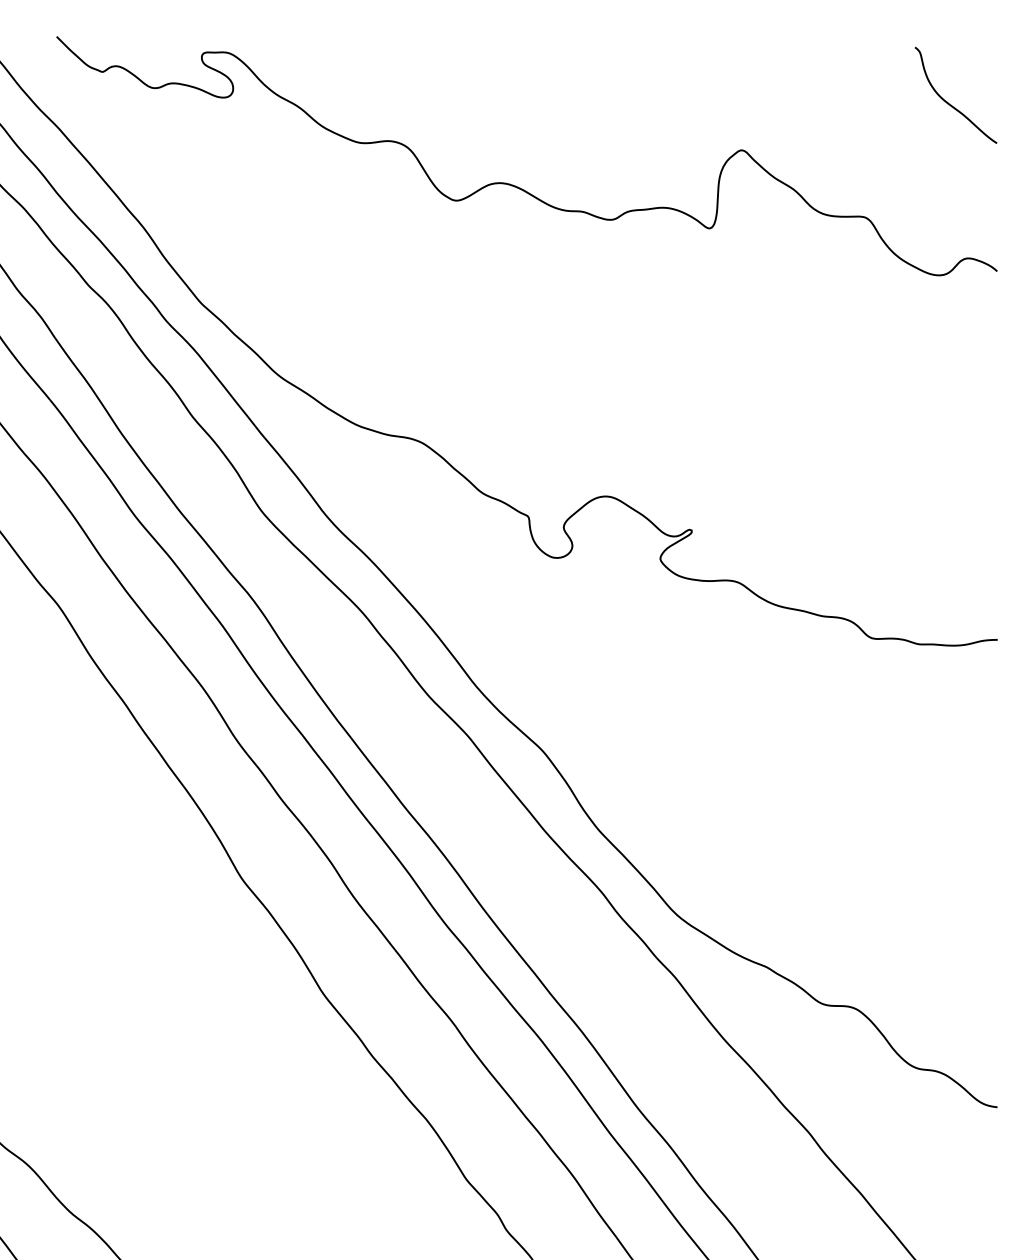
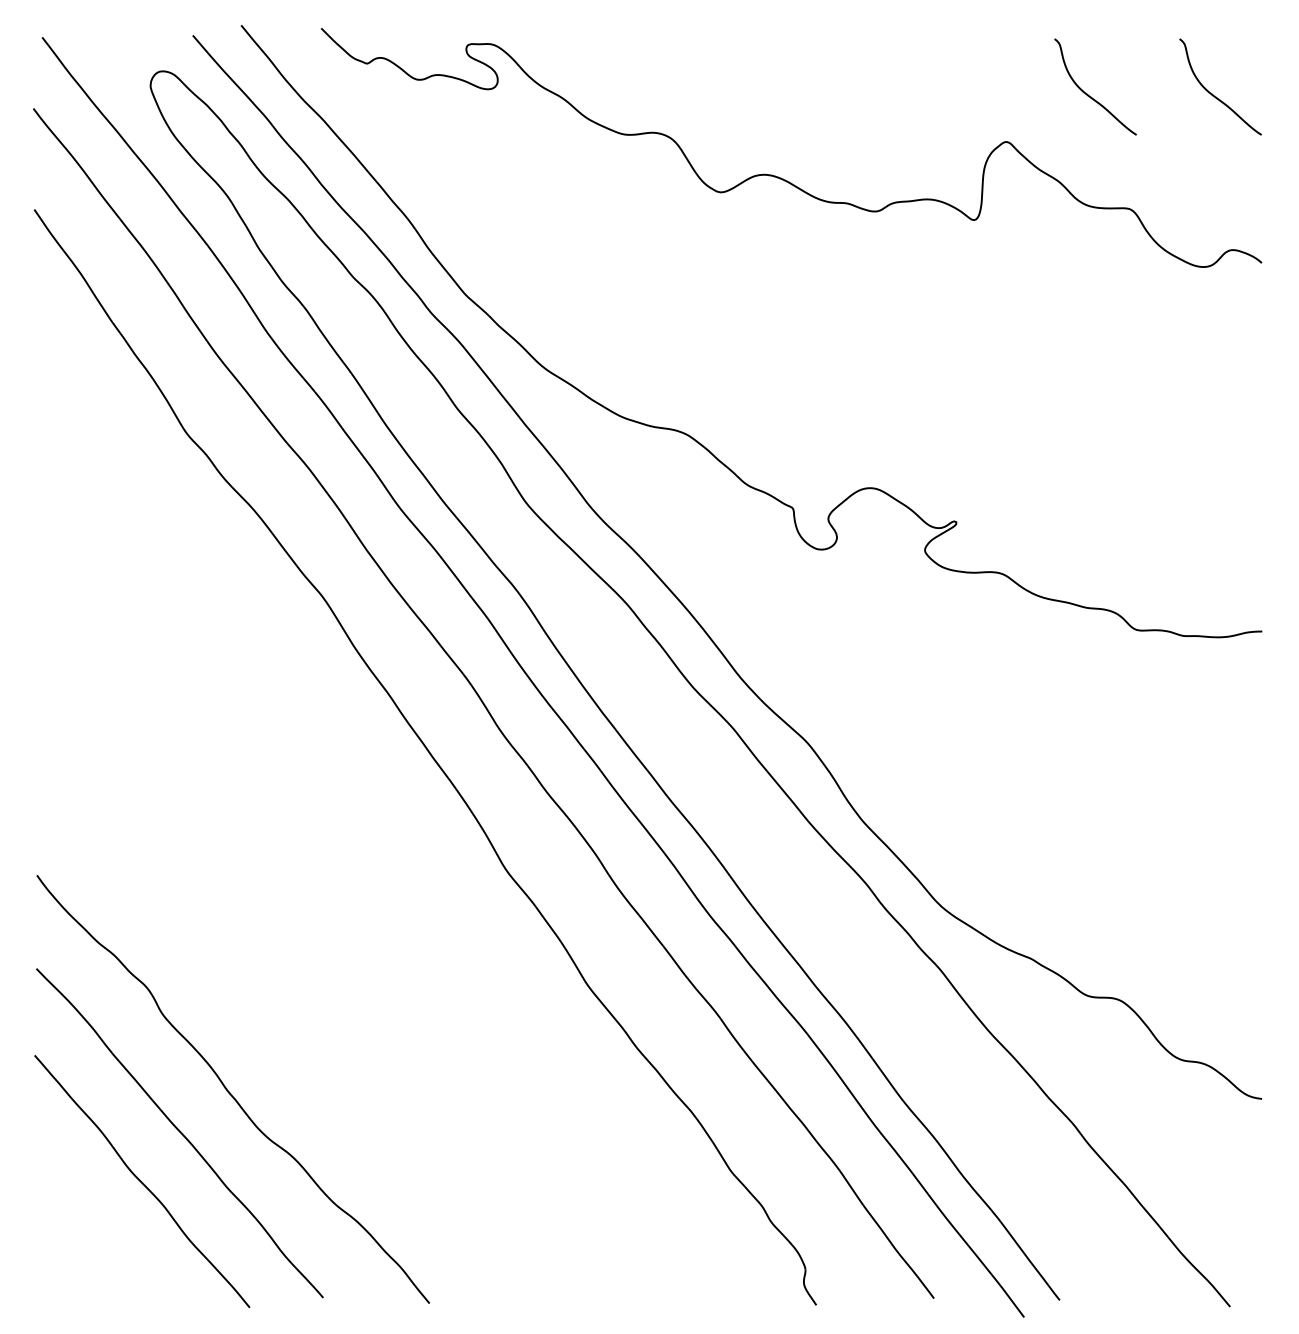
curve: (822, 101) -> (1087, 93), added

